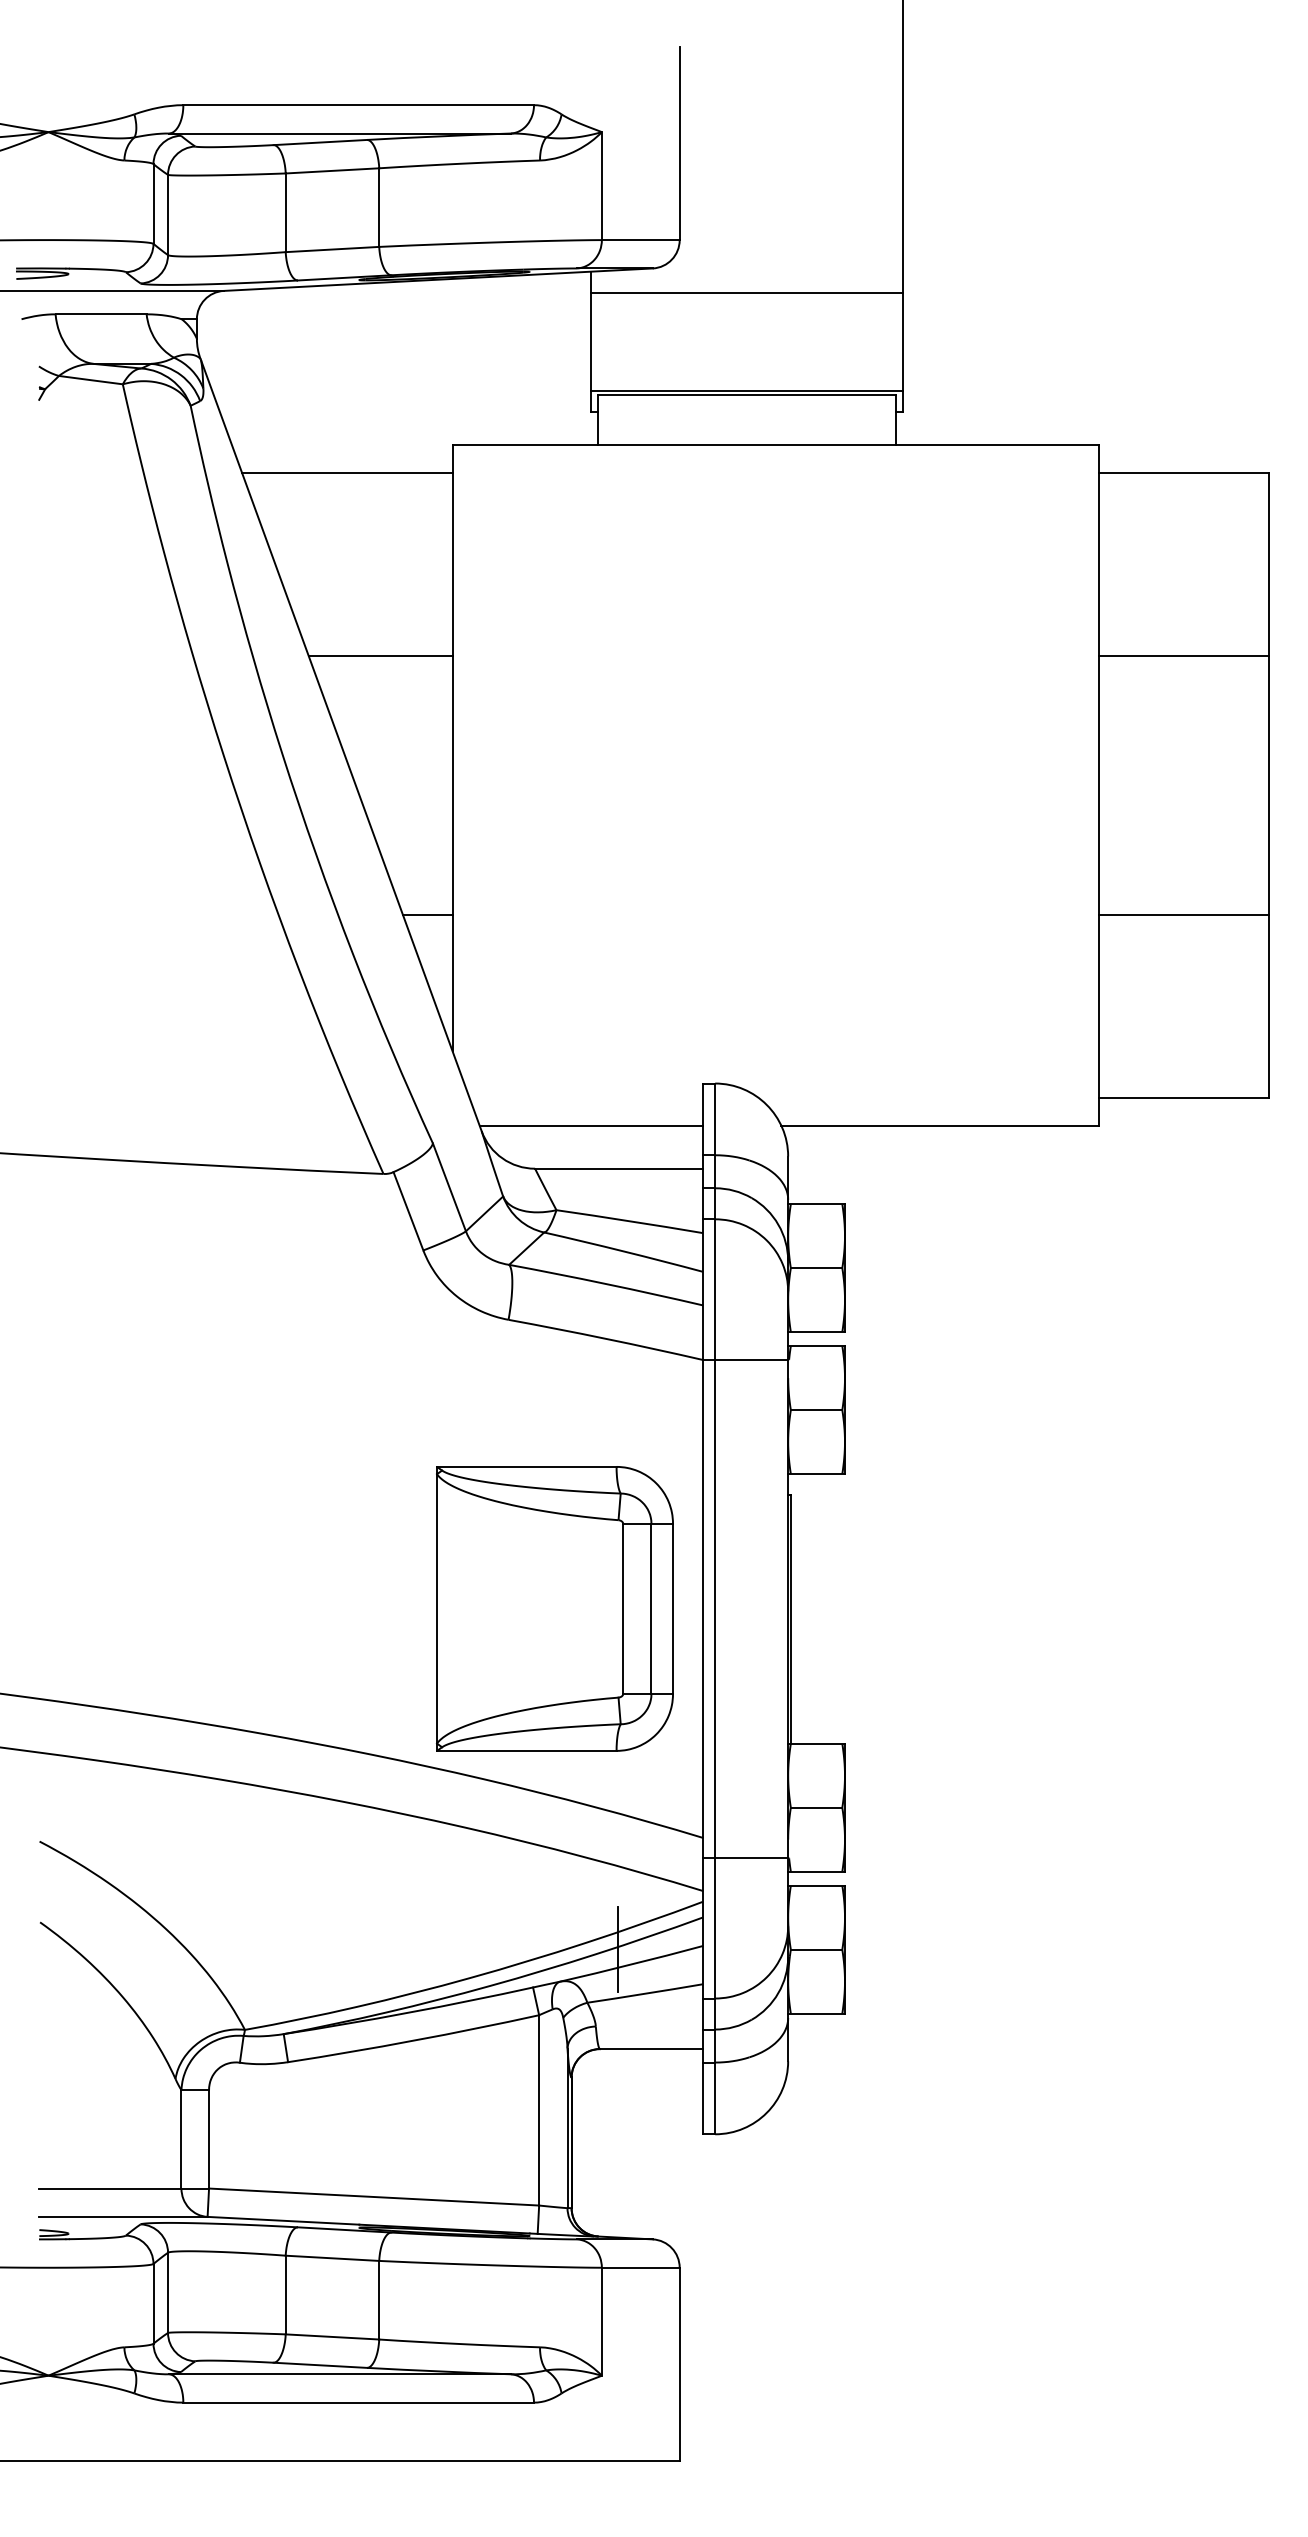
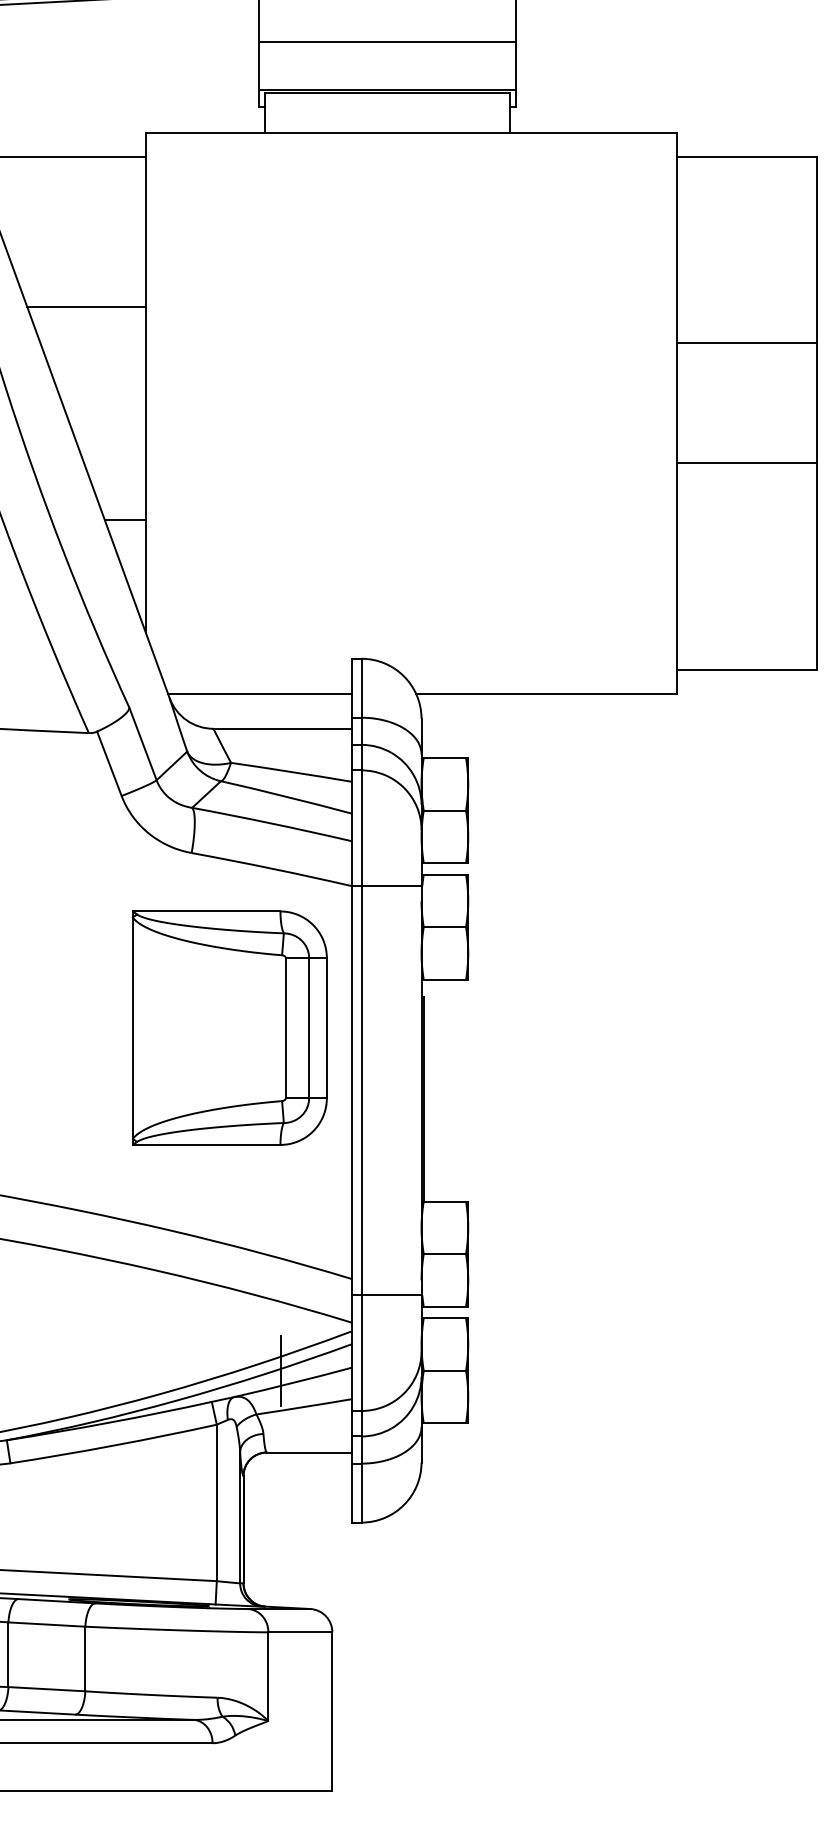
line: (746, 293) -> (387, 42), moved
line: (1183, 655) -> (746, 343), moved
line: (1183, 914) -> (746, 463), moved
part: (554, 1608) -> (229, 1027), moved

